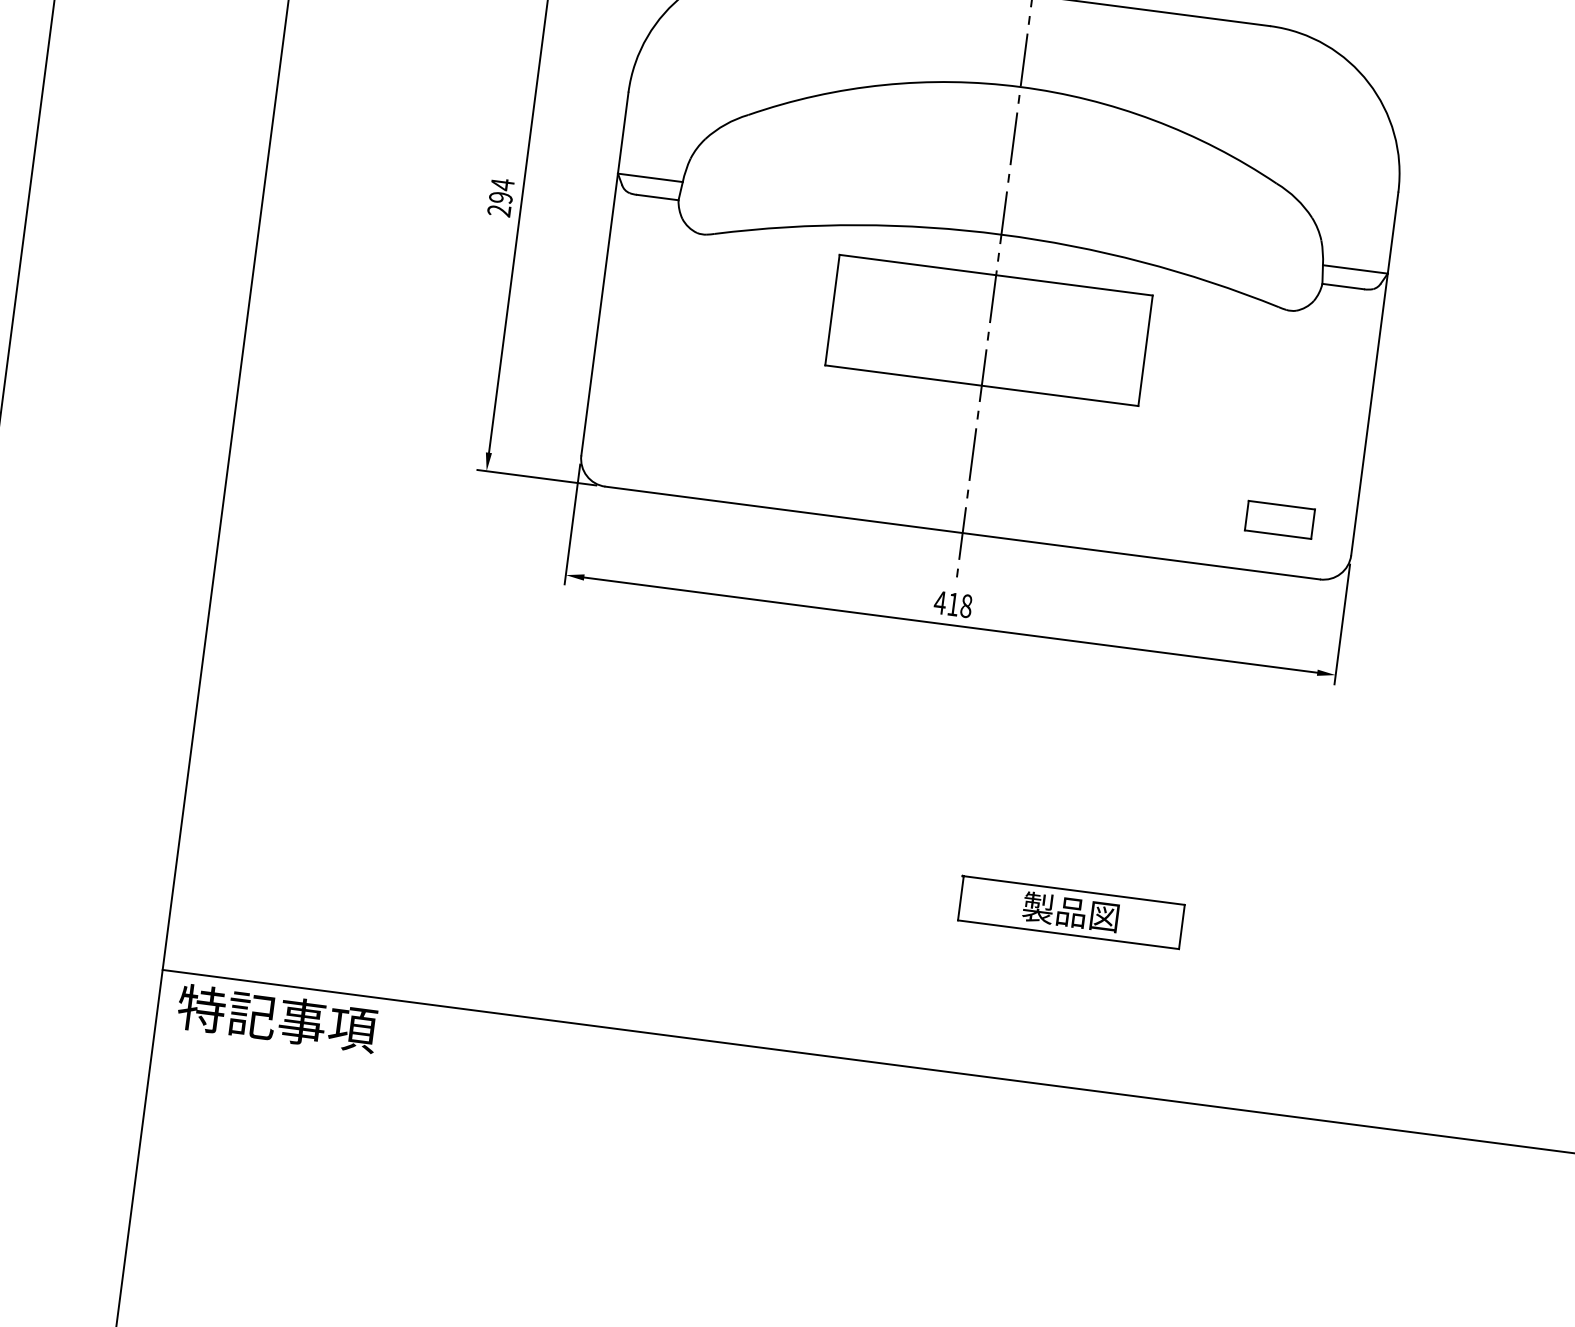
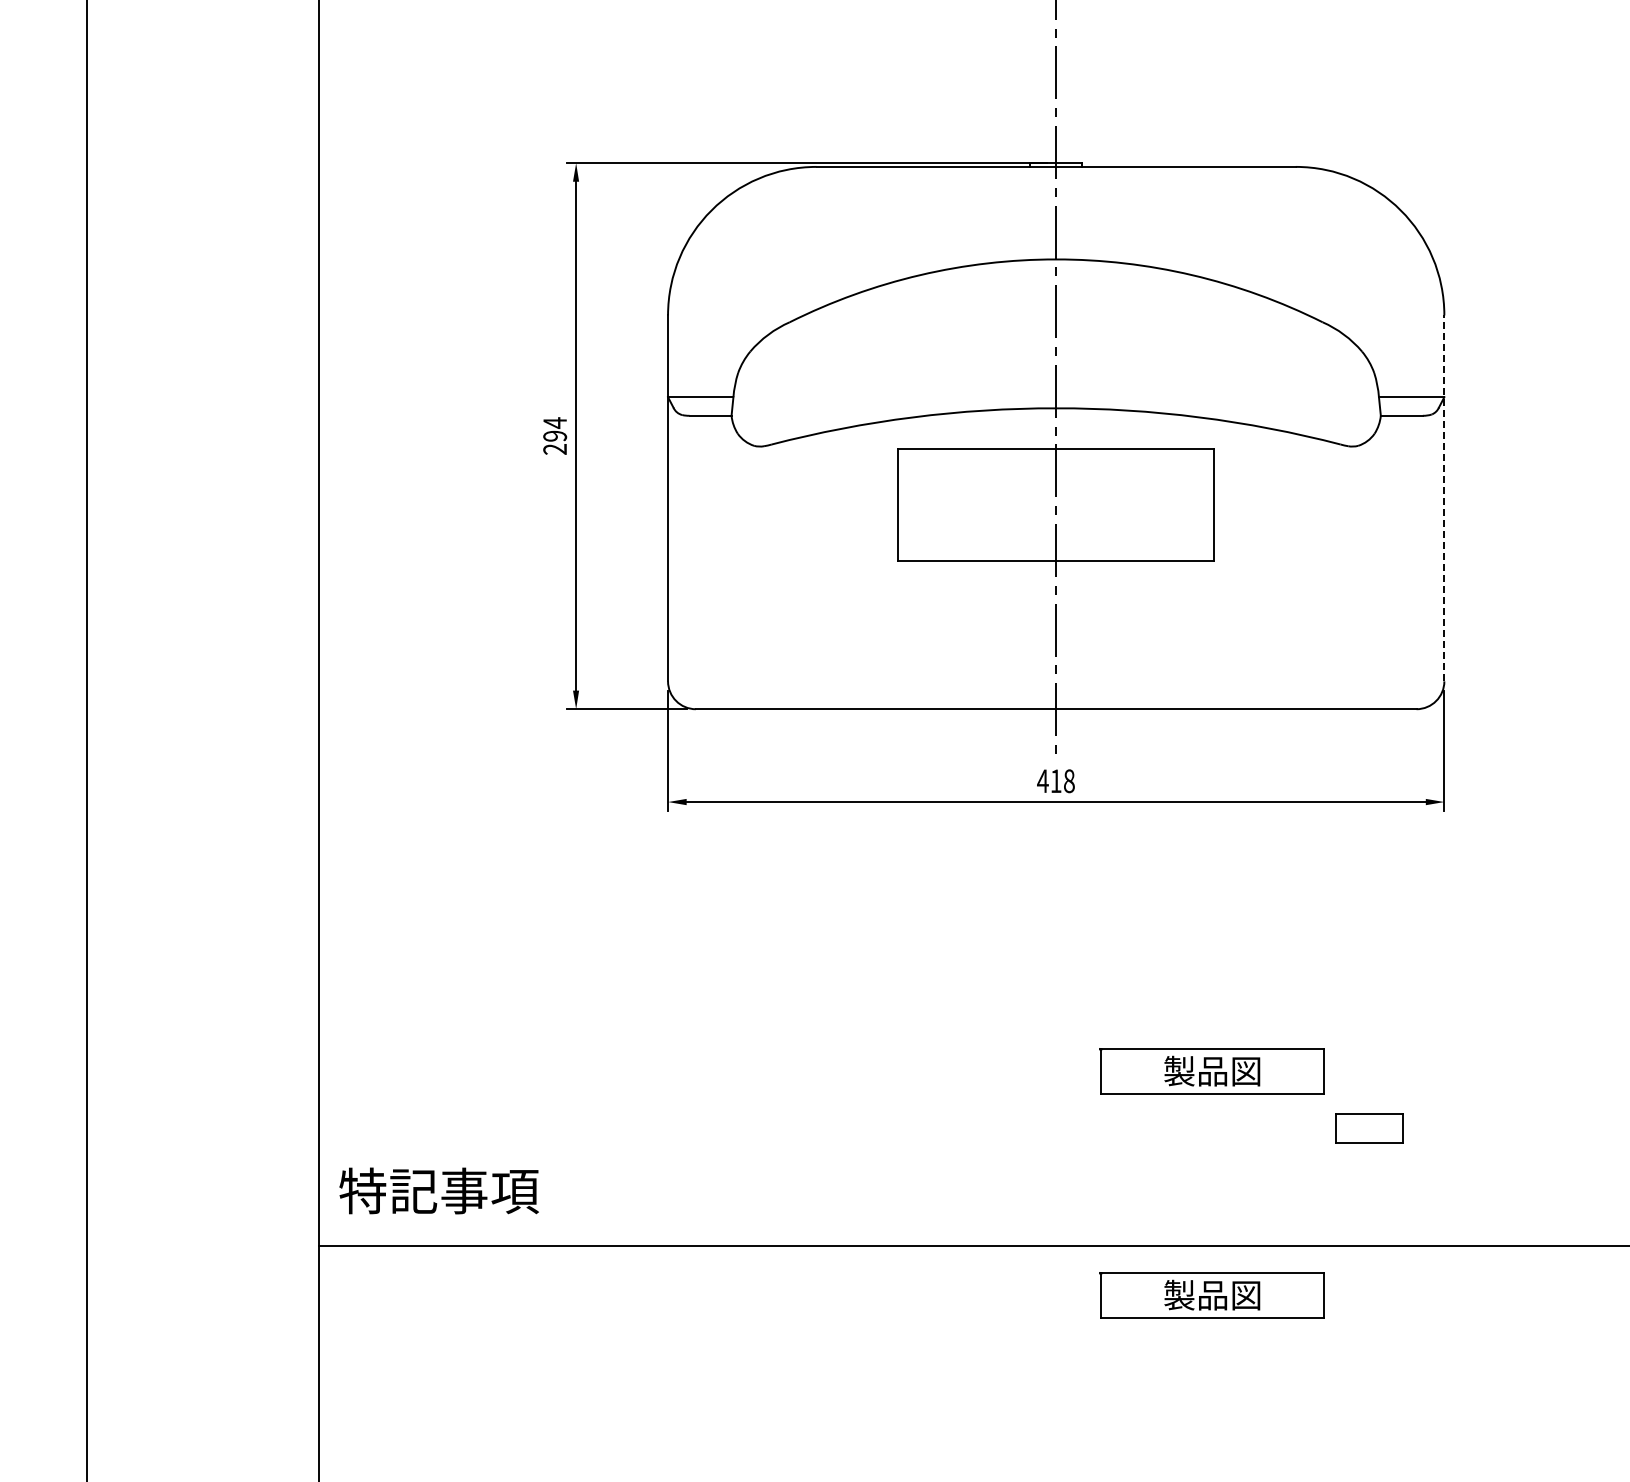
line: (1374, 374) -> (1444, 498), solid -> dashed
part: (1280, 520) -> (1369, 1128), moved
text: (276, 1018) -> (438, 1190), moved
part: (1041, 1134) -> (1211, 1295), added

